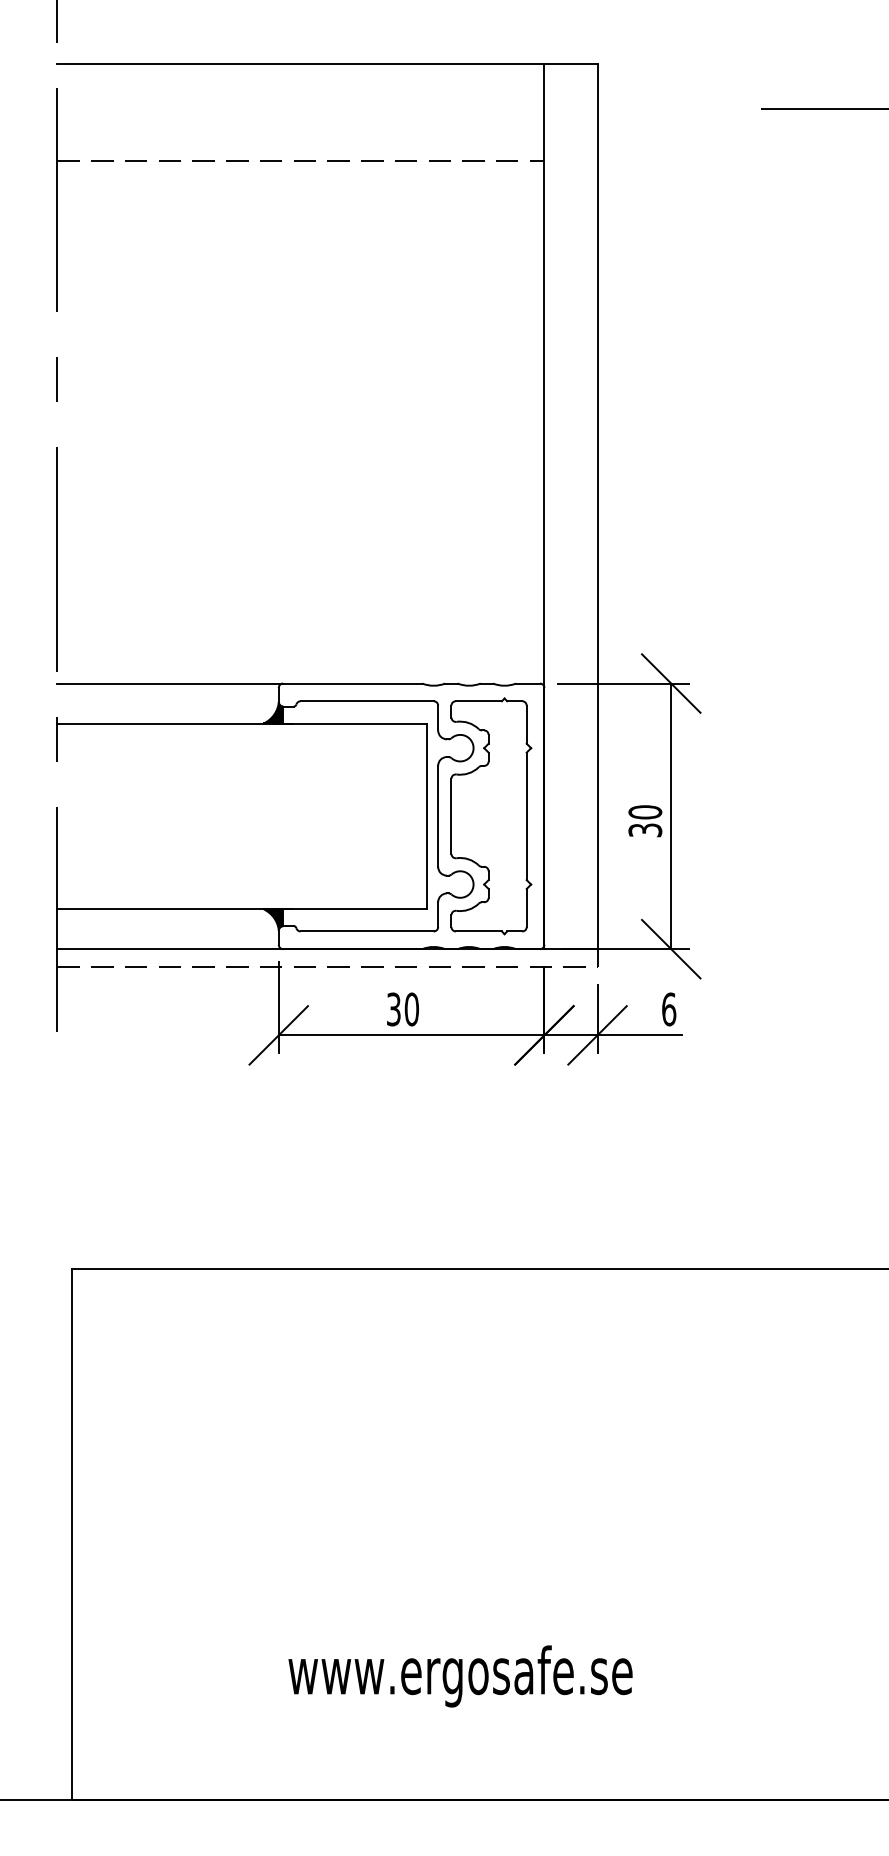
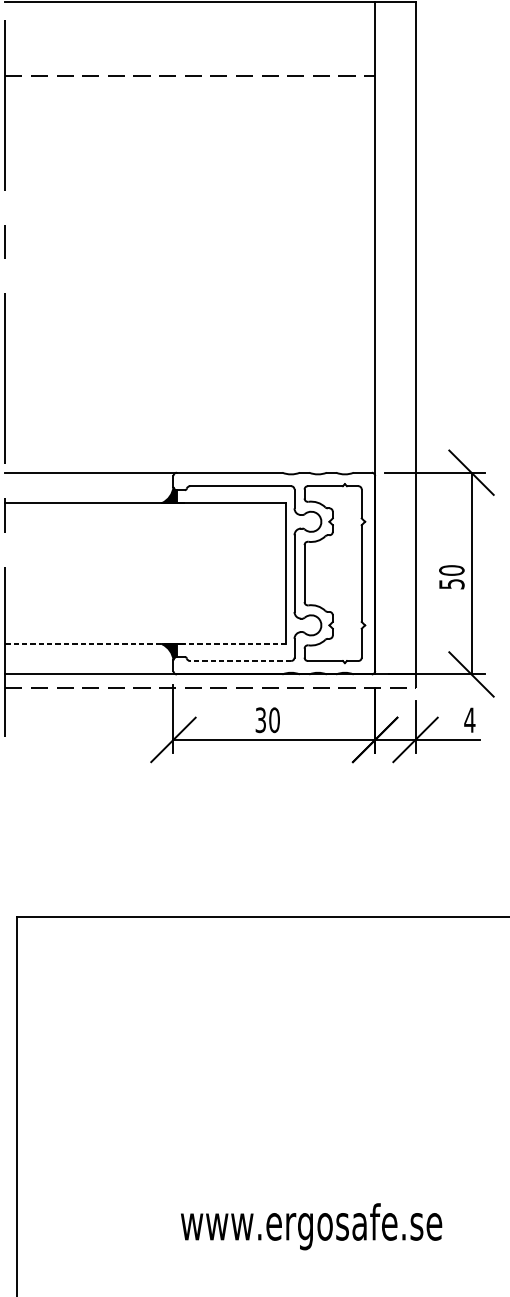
text: (644, 829) -> (451, 583), 30 -> 50
line: (242, 909) -> (145, 644), solid -> dashed
line: (367, 931) -> (240, 661), solid -> dashed
text: (668, 1009) -> (469, 720), 6 -> 4

